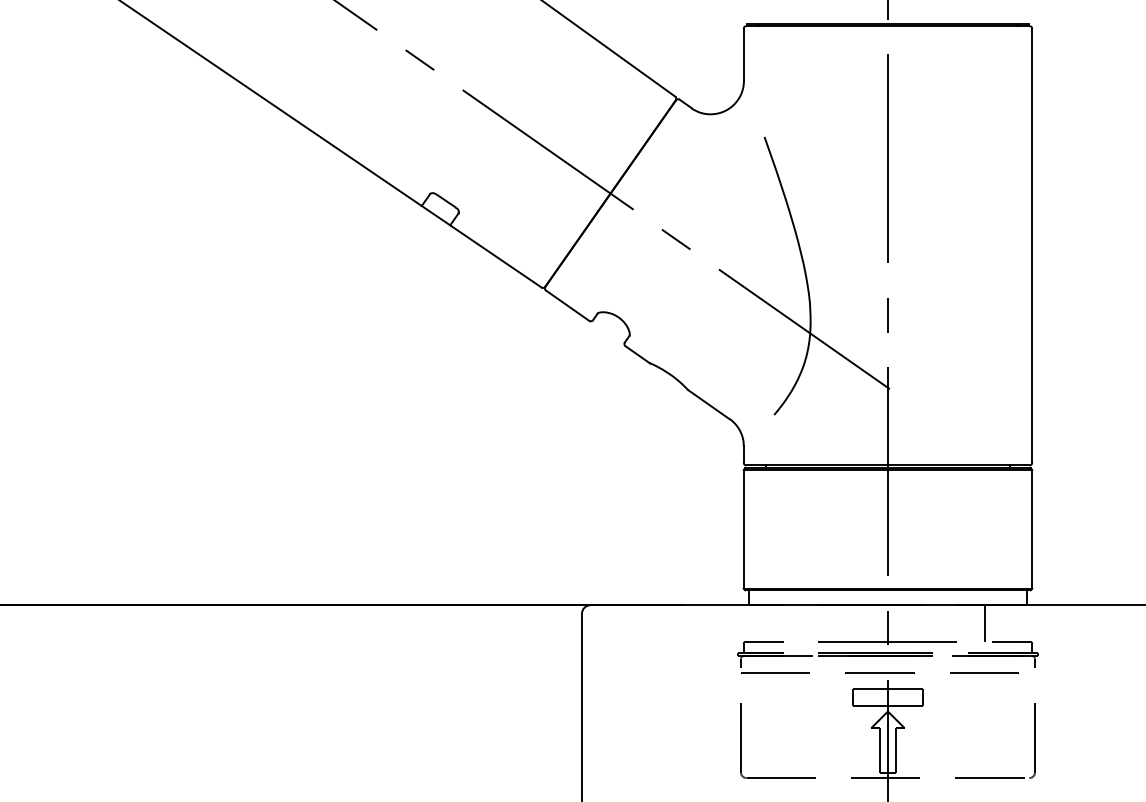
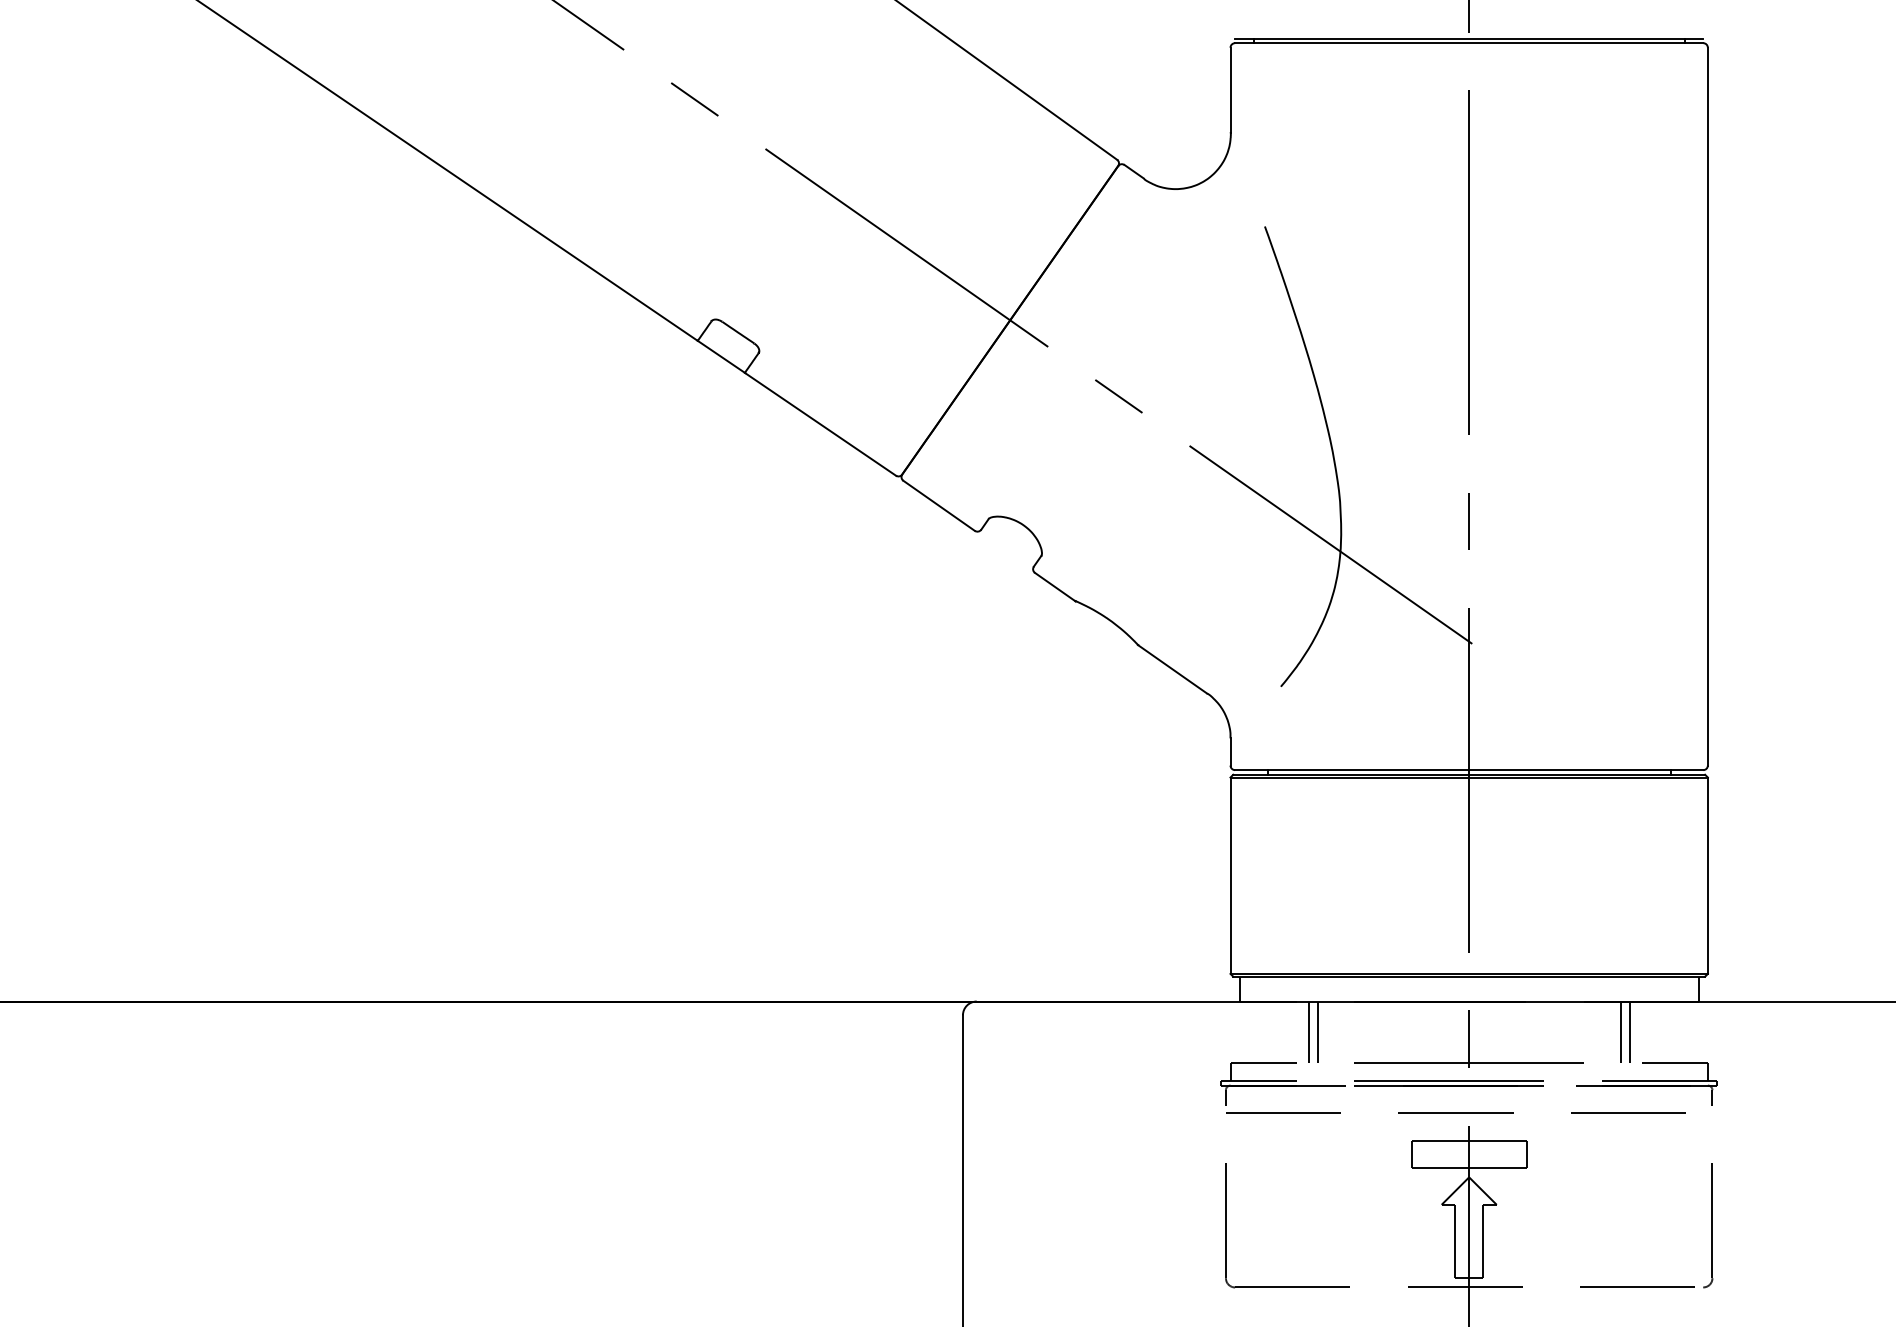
line: (790, 623) -> (1307, 1031), added
line: (796, 623) -> (1317, 1031), added
line: (979, 623) -> (1620, 1031), added

